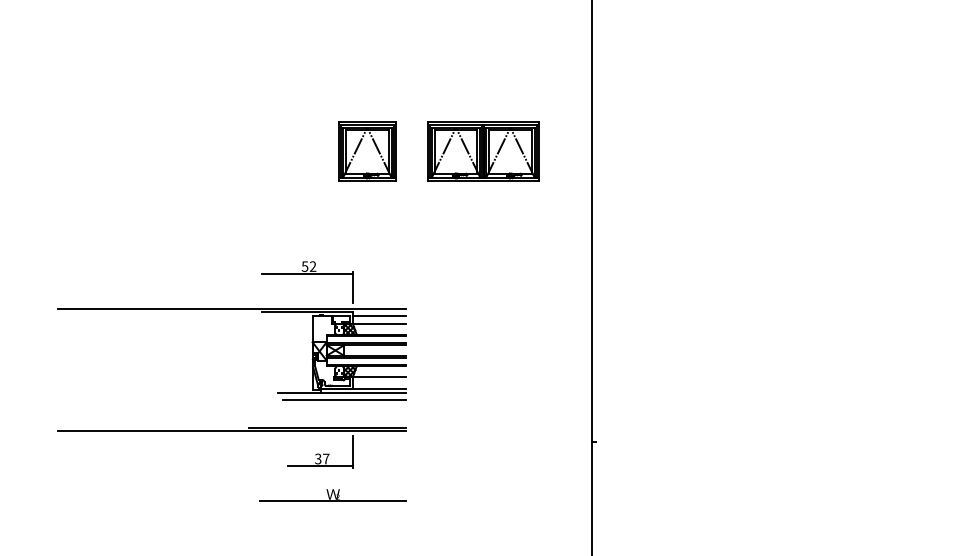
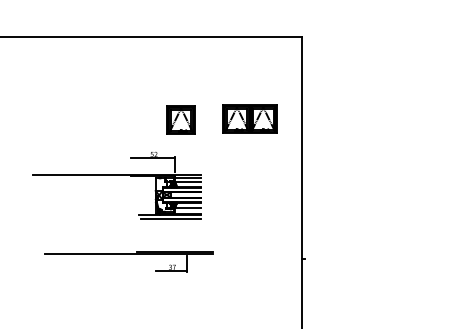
part: (365, 150) -> (180, 119), moved
part: (231, 310) -> (116, 175), moved
part: (332, 496) -> (177, 285), removed

